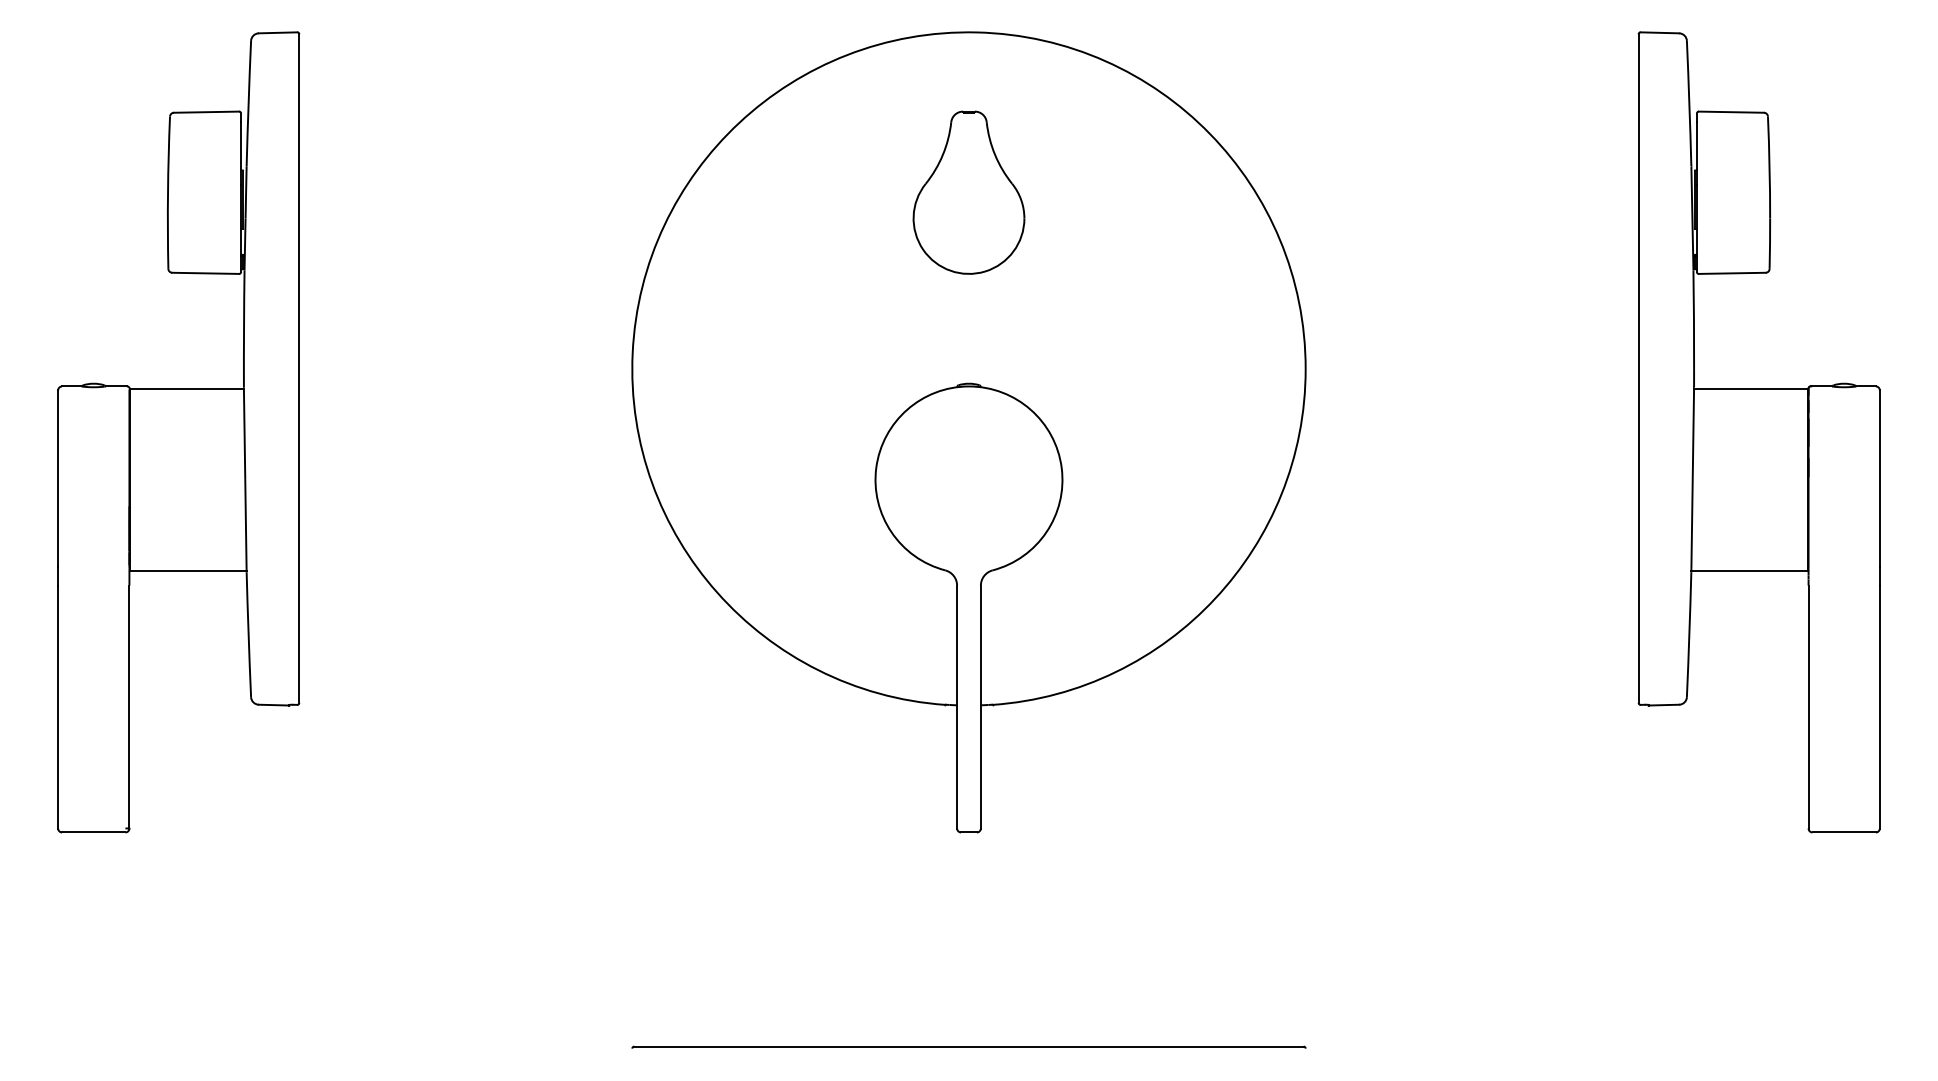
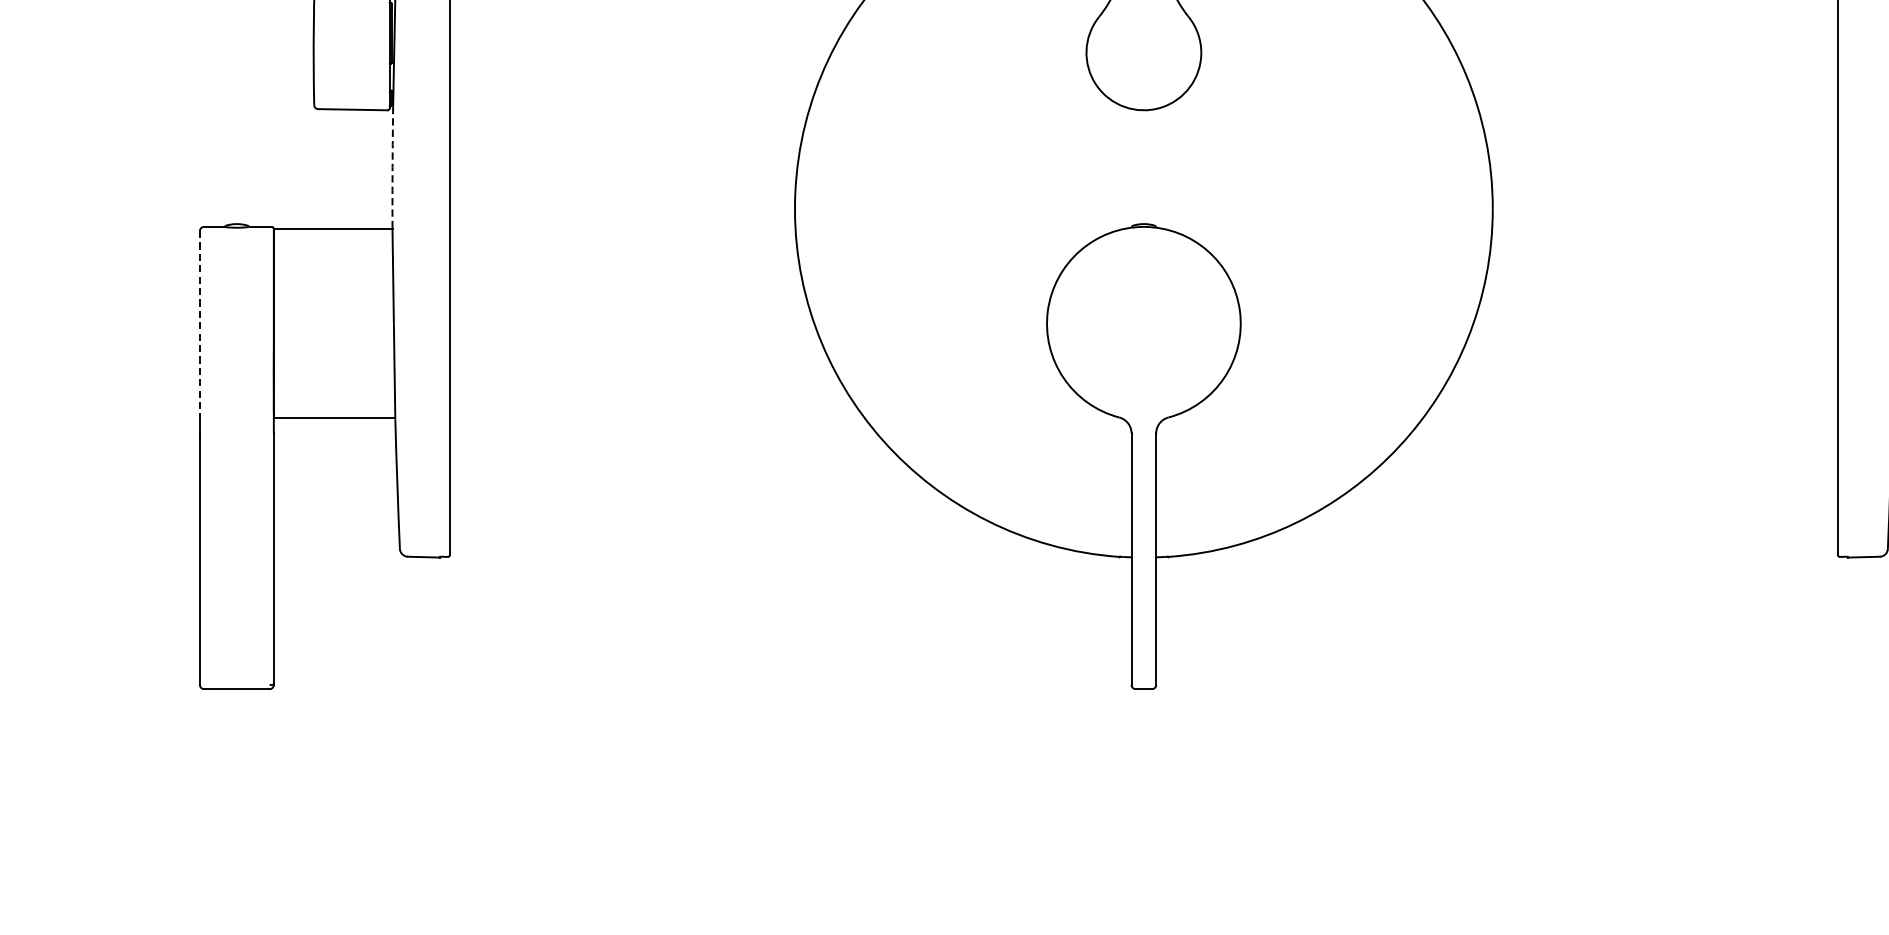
arc: (244, 329) -> (393, 167), solid -> dashed
line: (58, 478) -> (200, 322), solid -> dashed
part: (968, 1046) -> (1143, 910), removed

